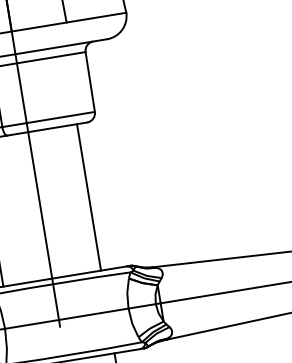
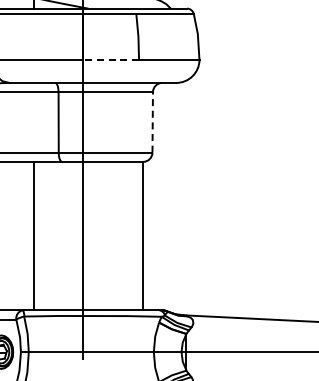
line: (39, 26) -> (111, 59), solid -> dashed
line: (89, 81) -> (152, 121), solid -> dashed
line: (88, 196) -> (142, 235), moved

